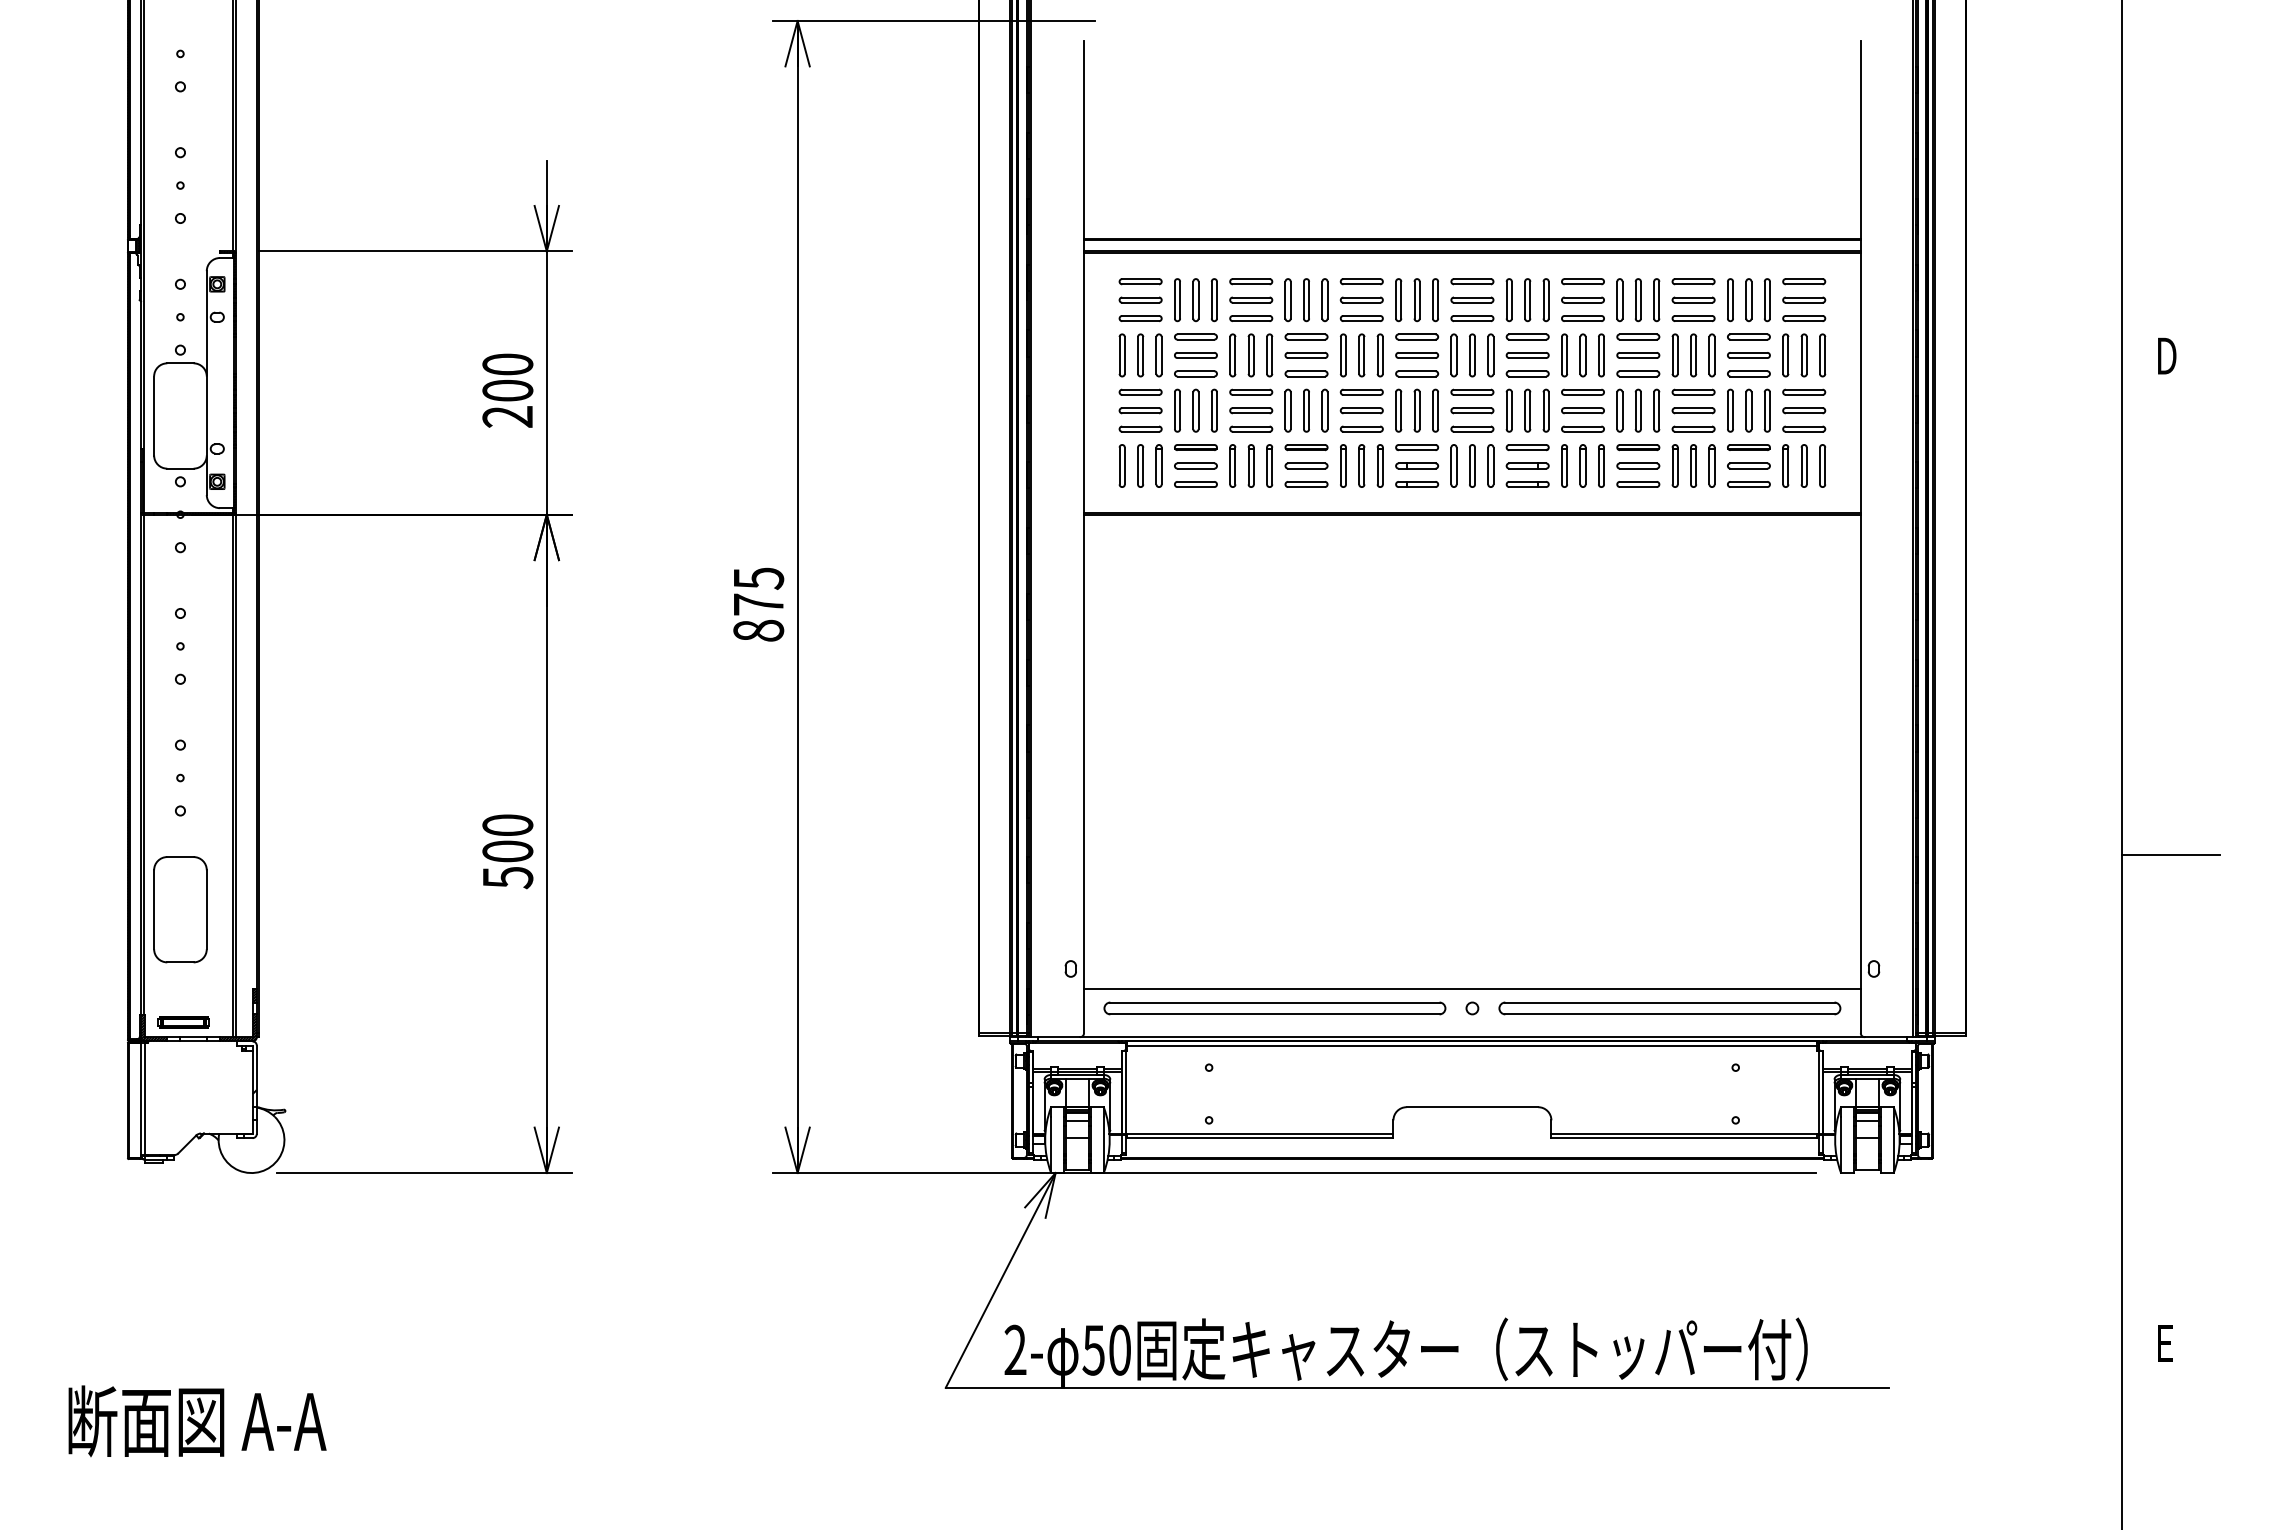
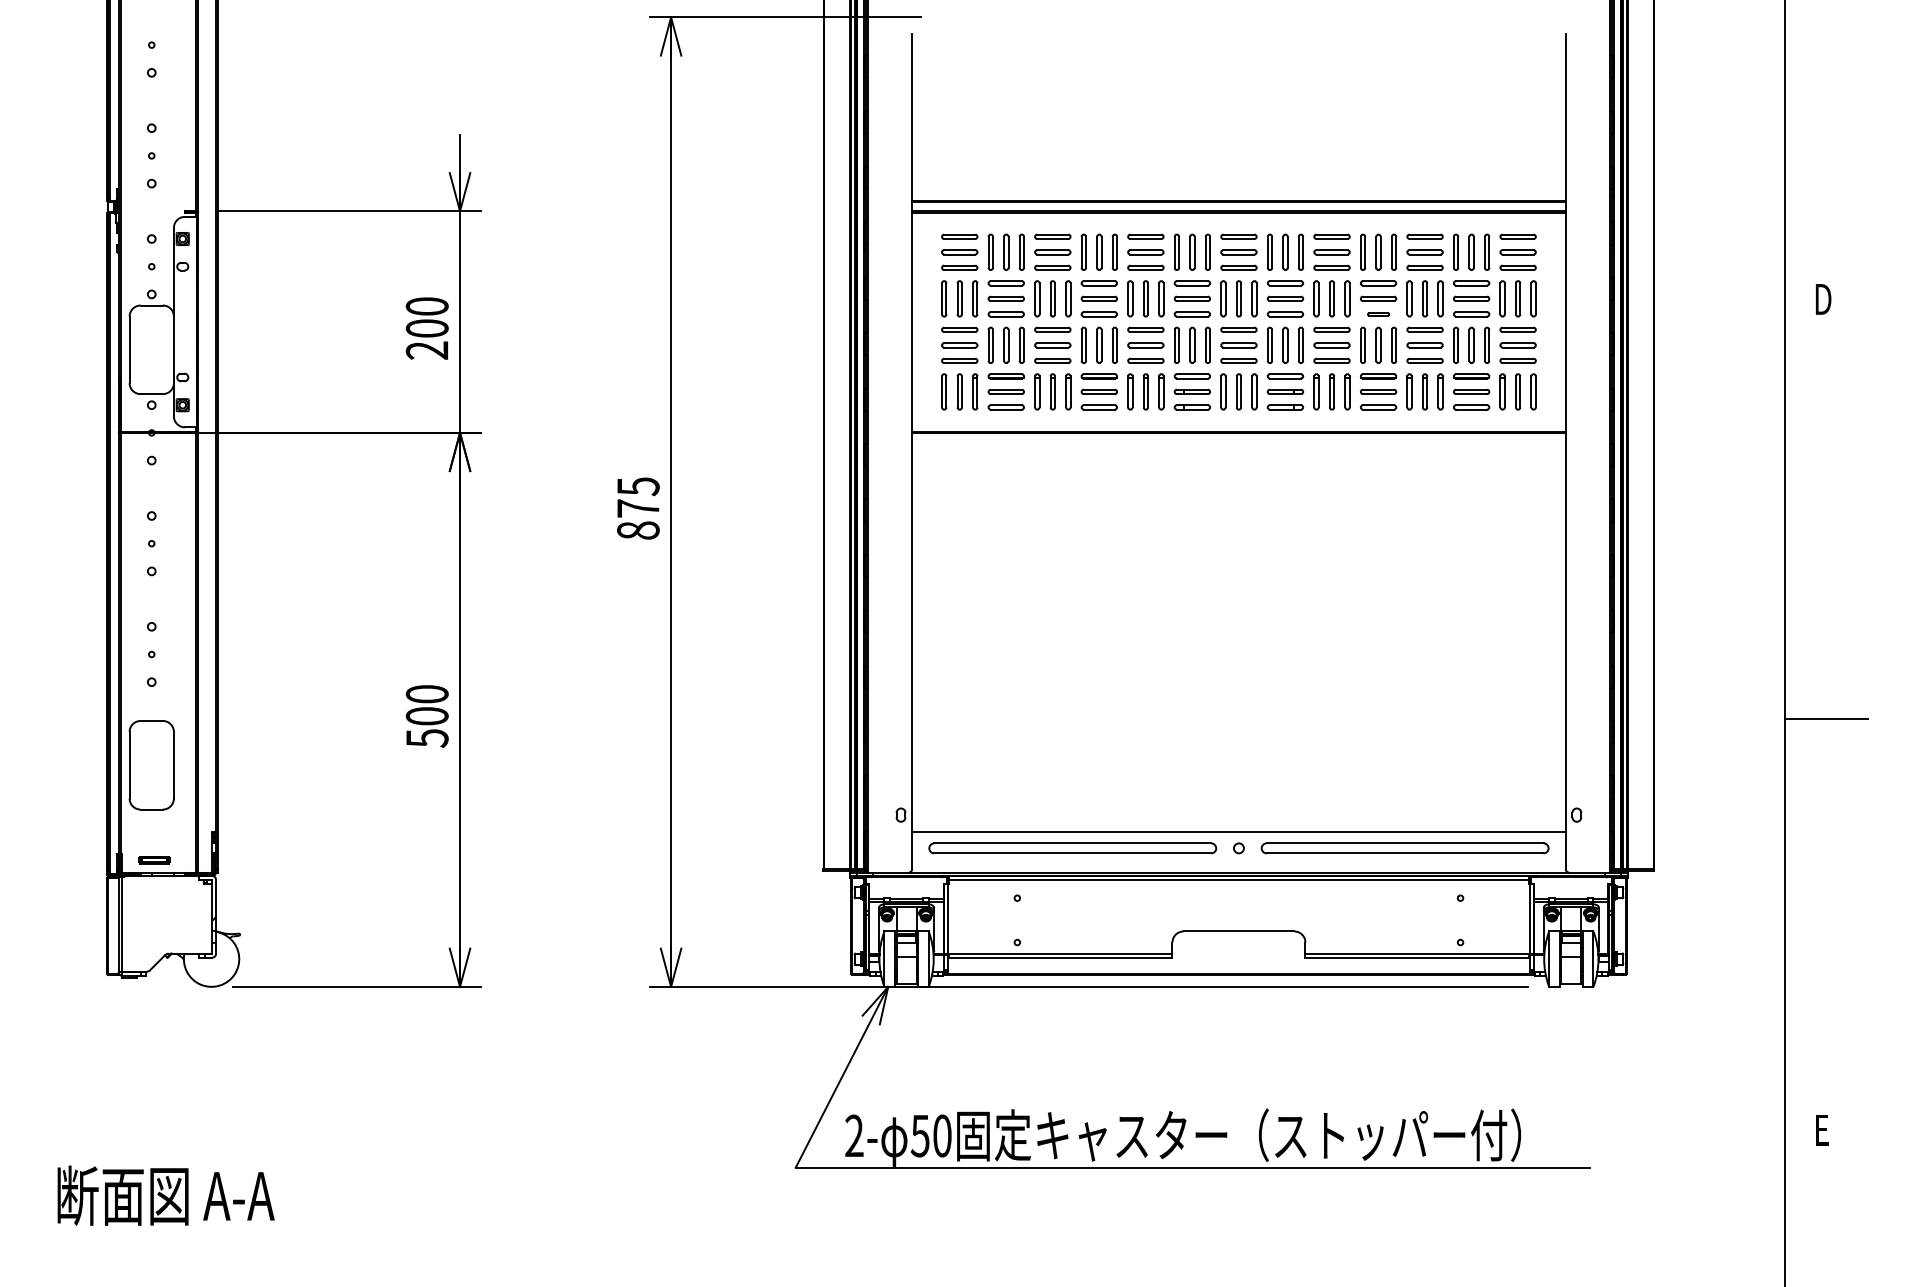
part: (1638, 373) -> (1378, 314), size x0.6
part: (183, 1022) -> (154, 860), size x0.7

